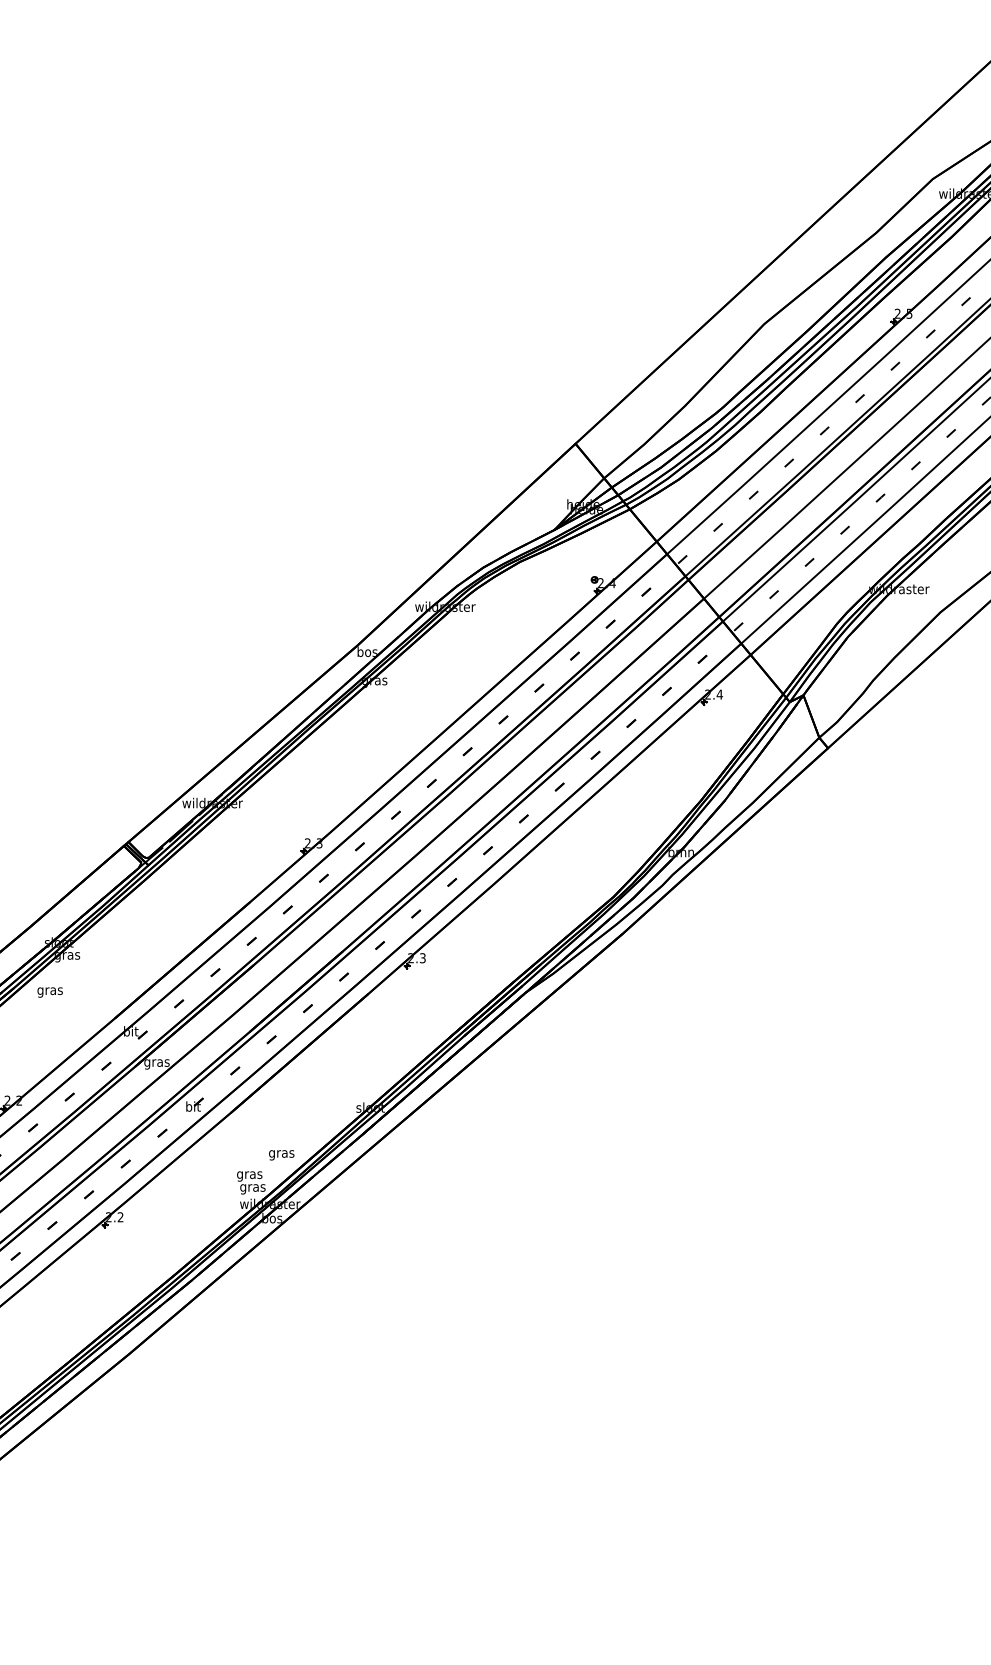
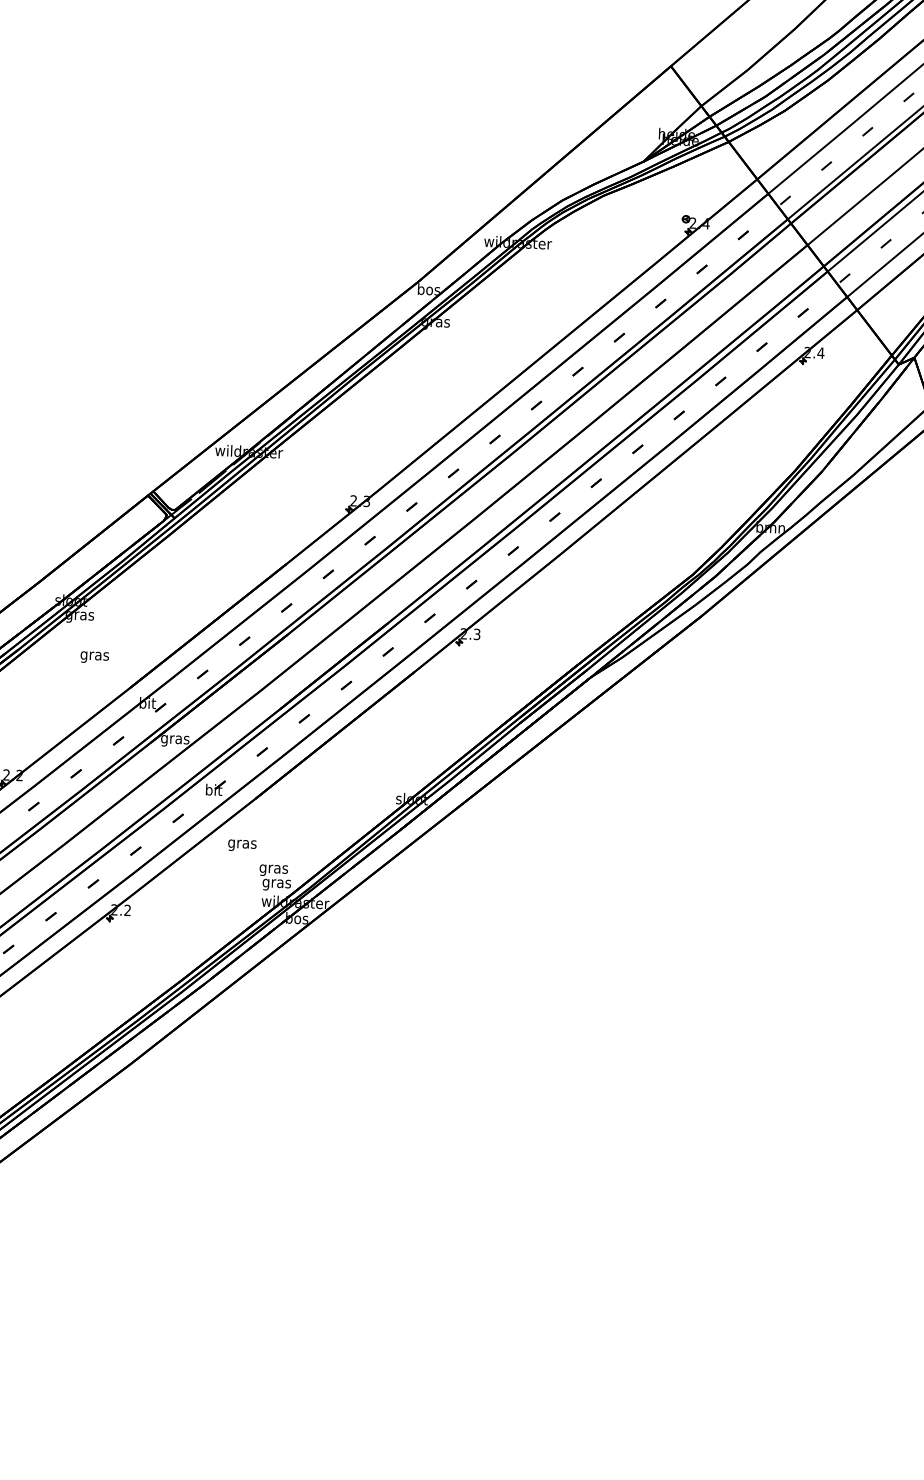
text: (49, 992) -> (94, 657), moved
text: (281, 1155) -> (242, 845), moved

